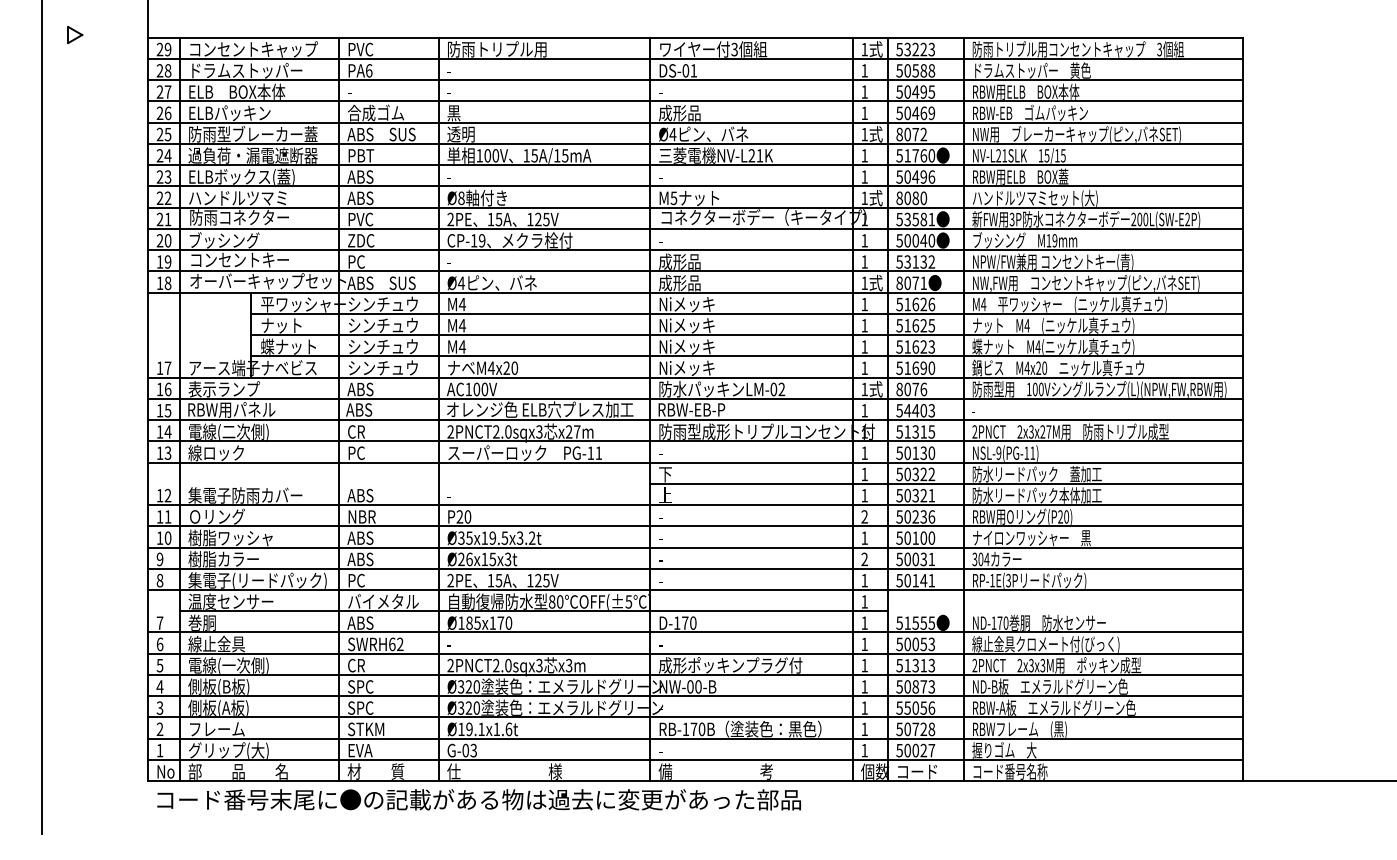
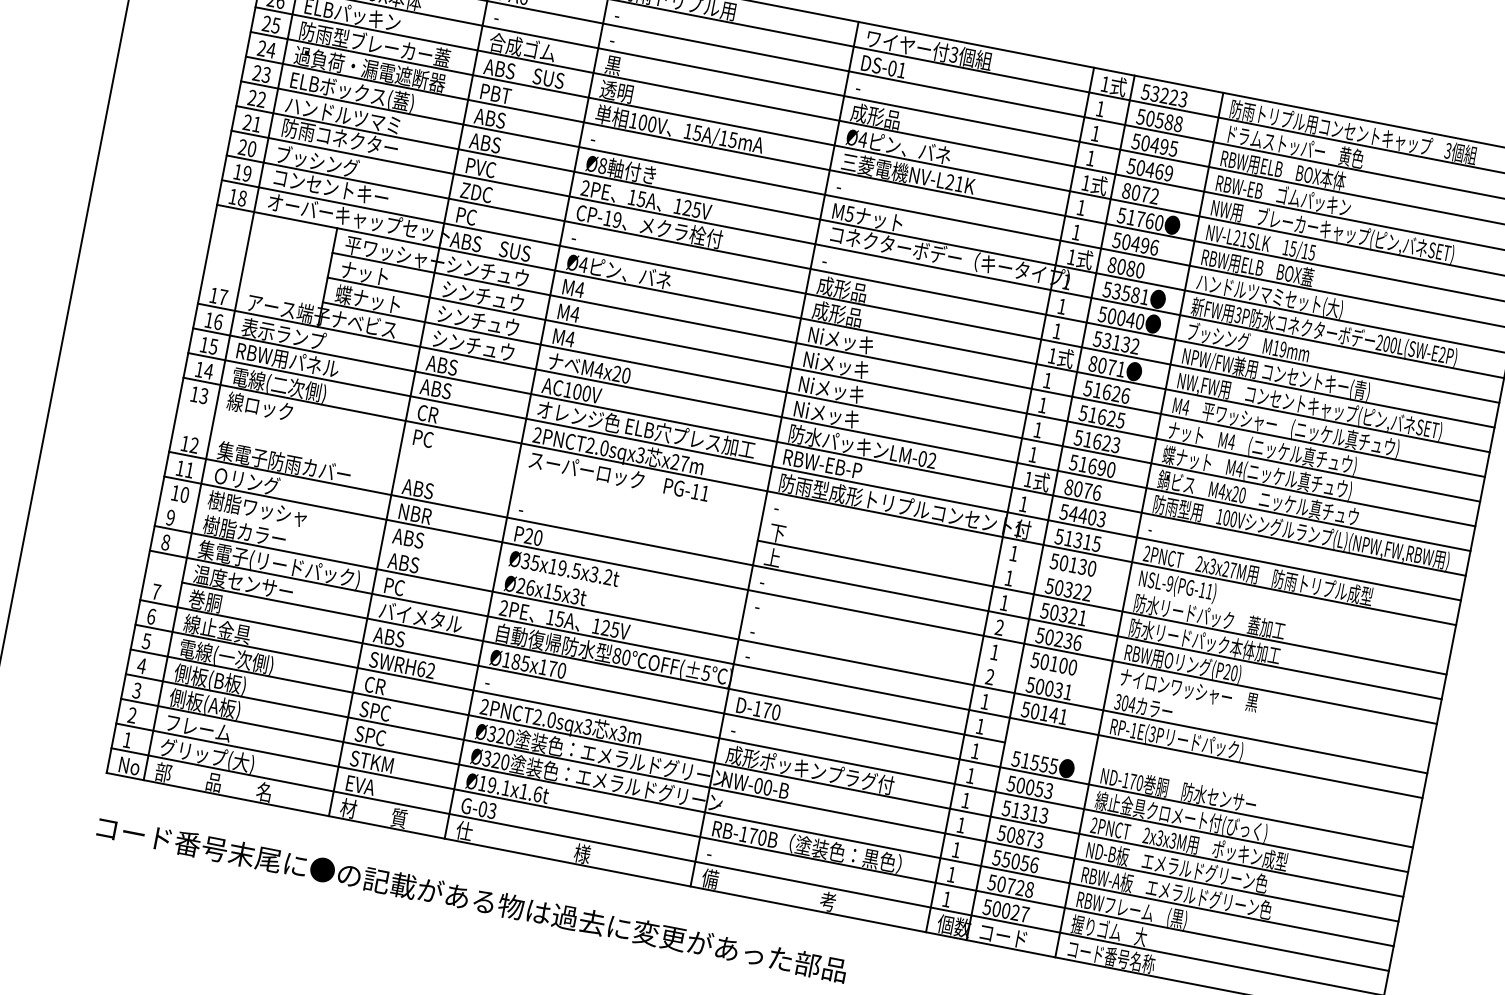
line: (695, 462) -> (815, 526), removed
line: (695, 547) -> (795, 624), removed
text: (478, 799) -> (471, 898), moved

